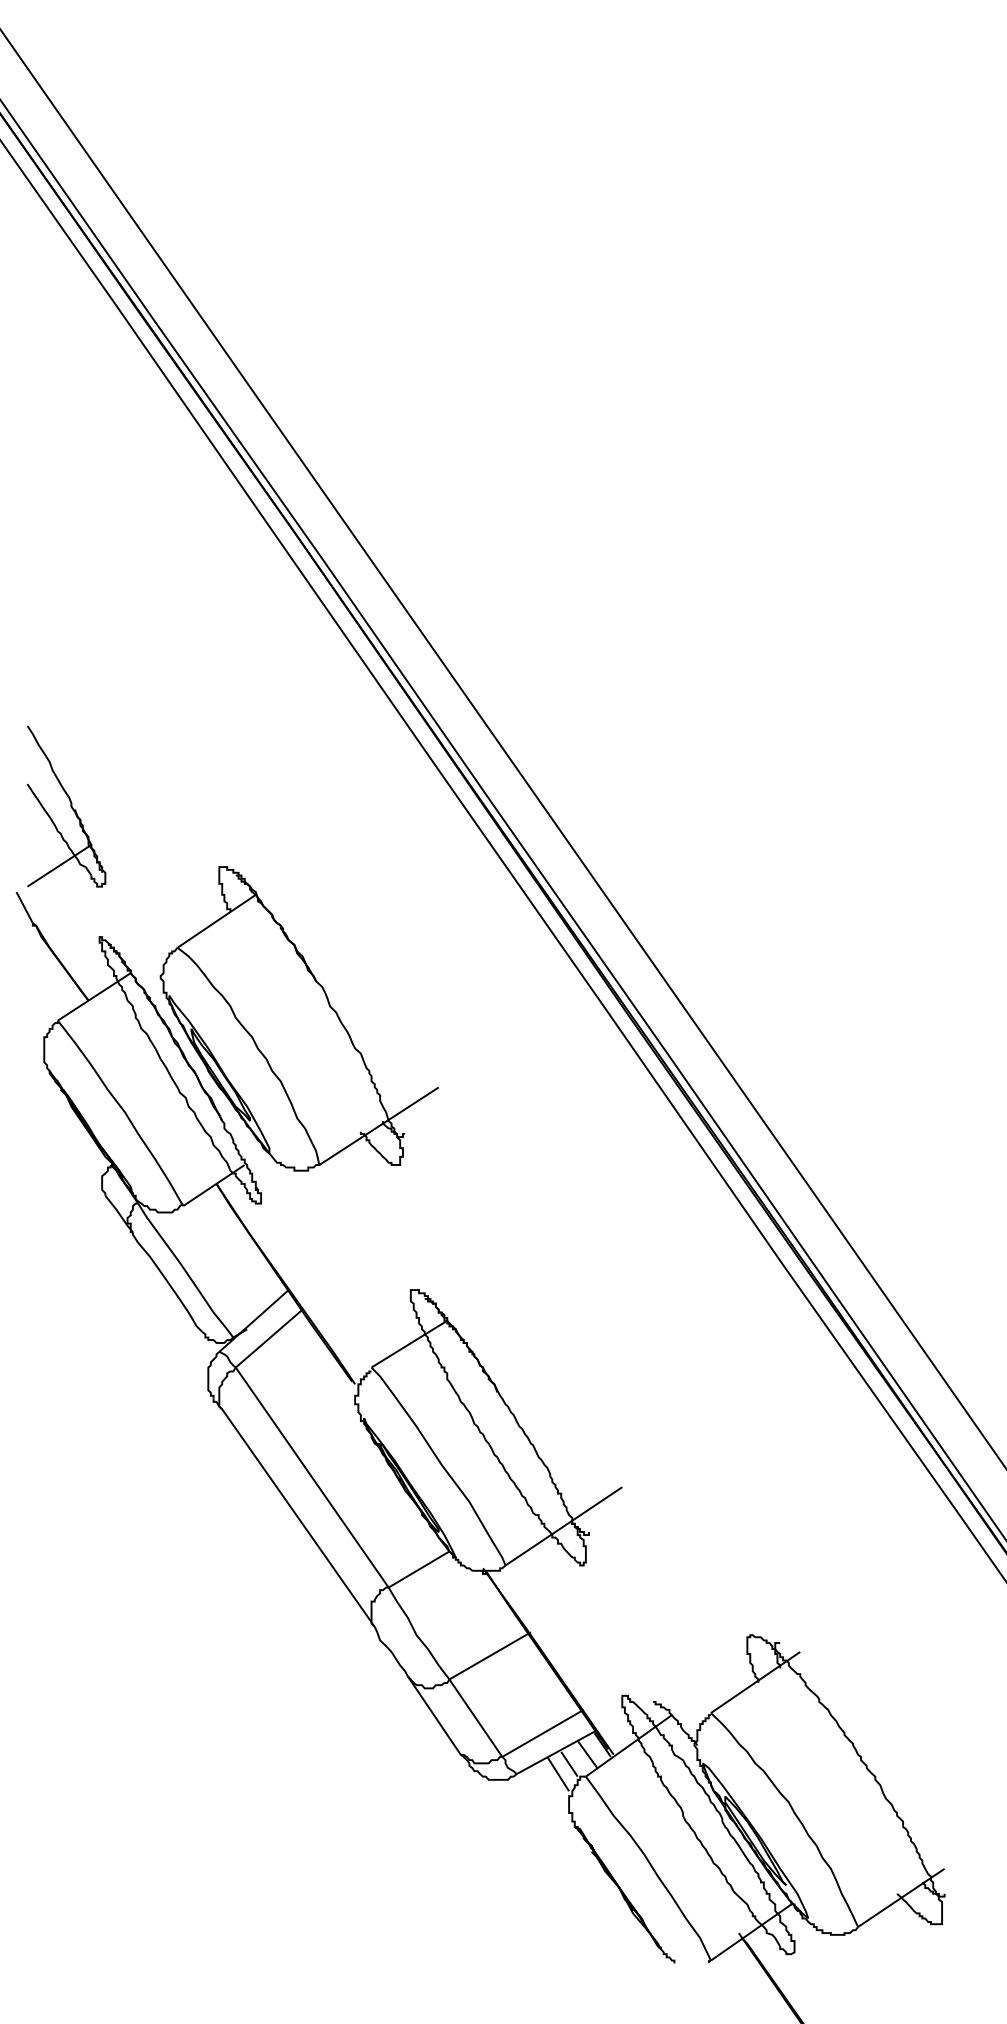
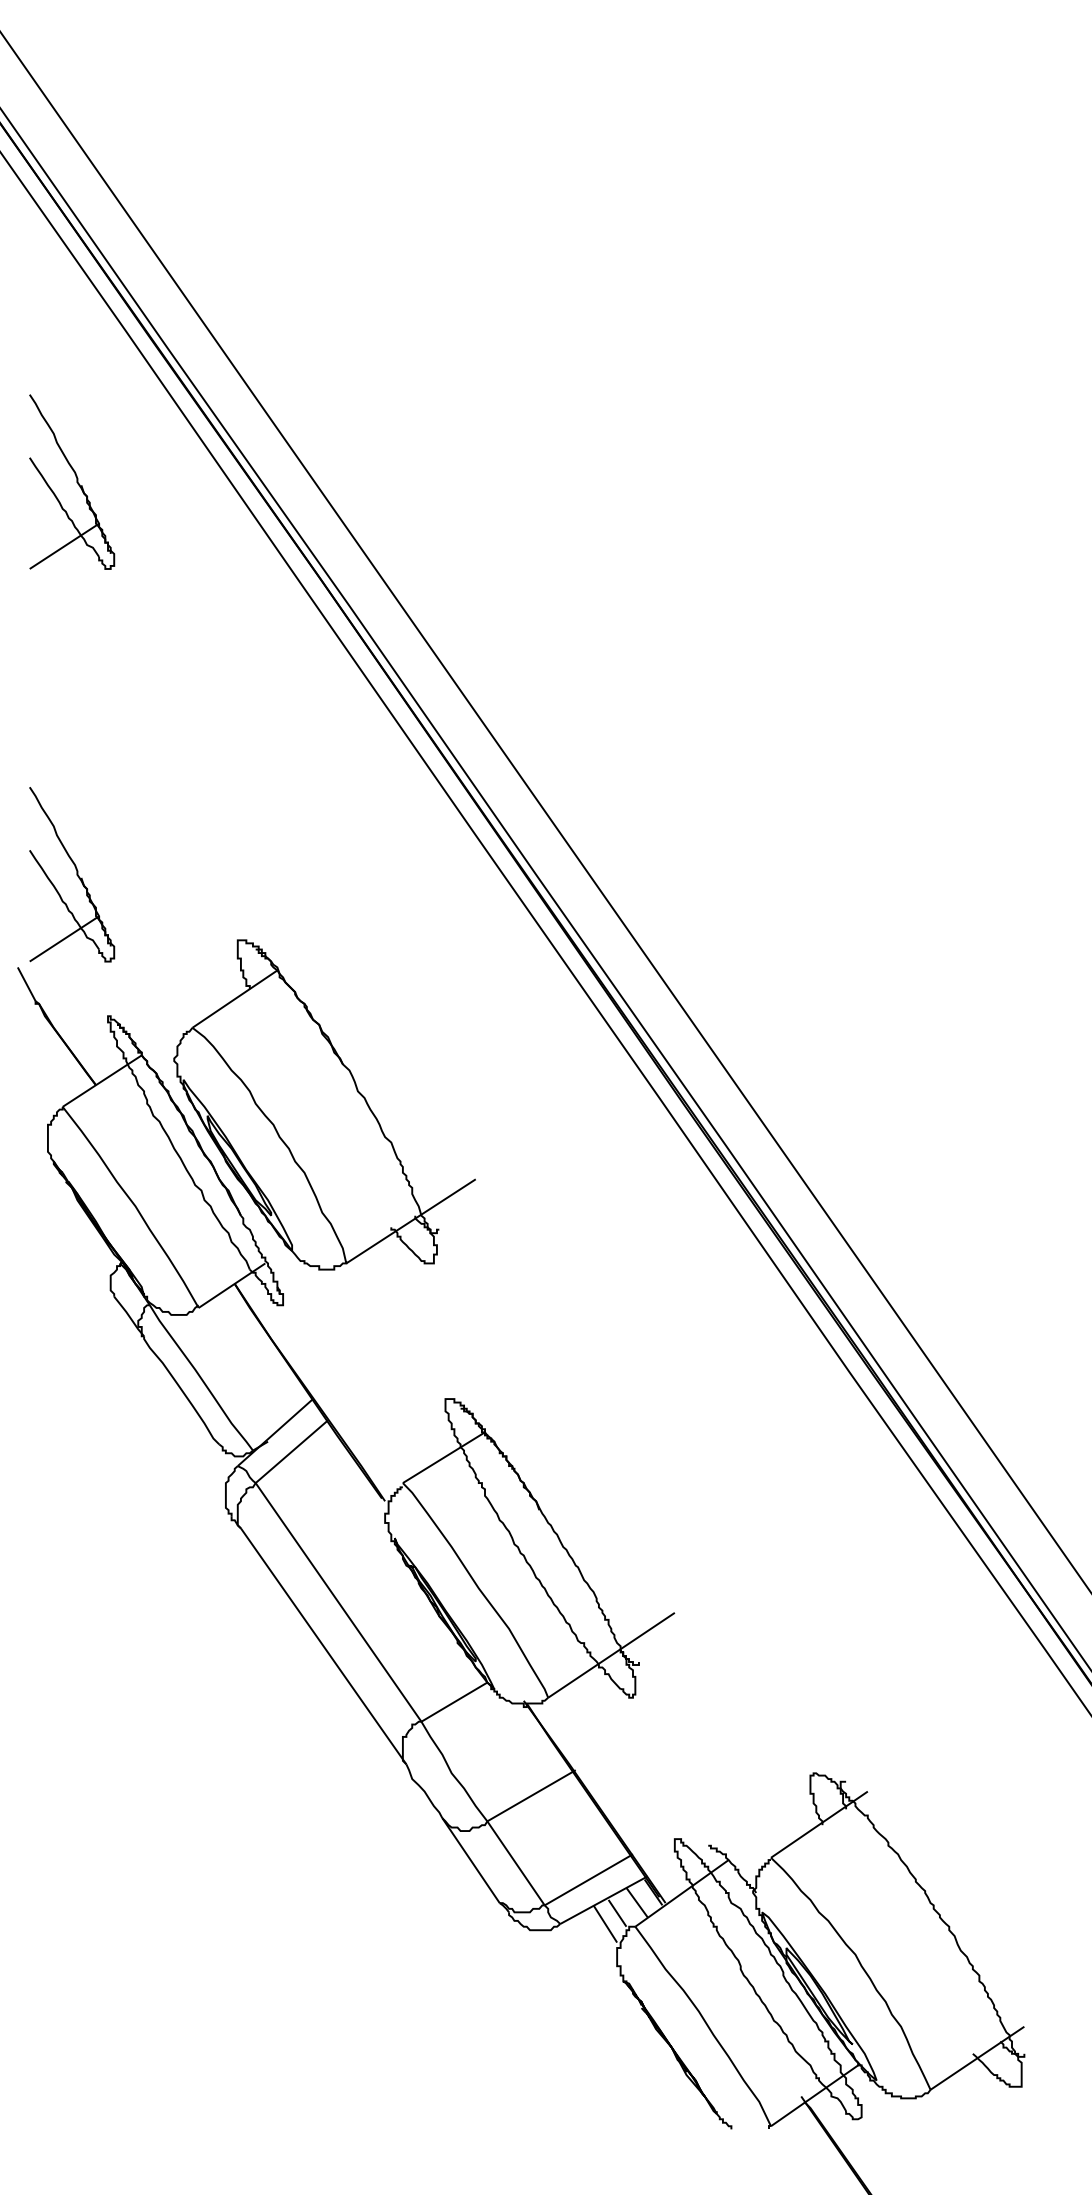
part: (66, 444) -> (72, 482), added

